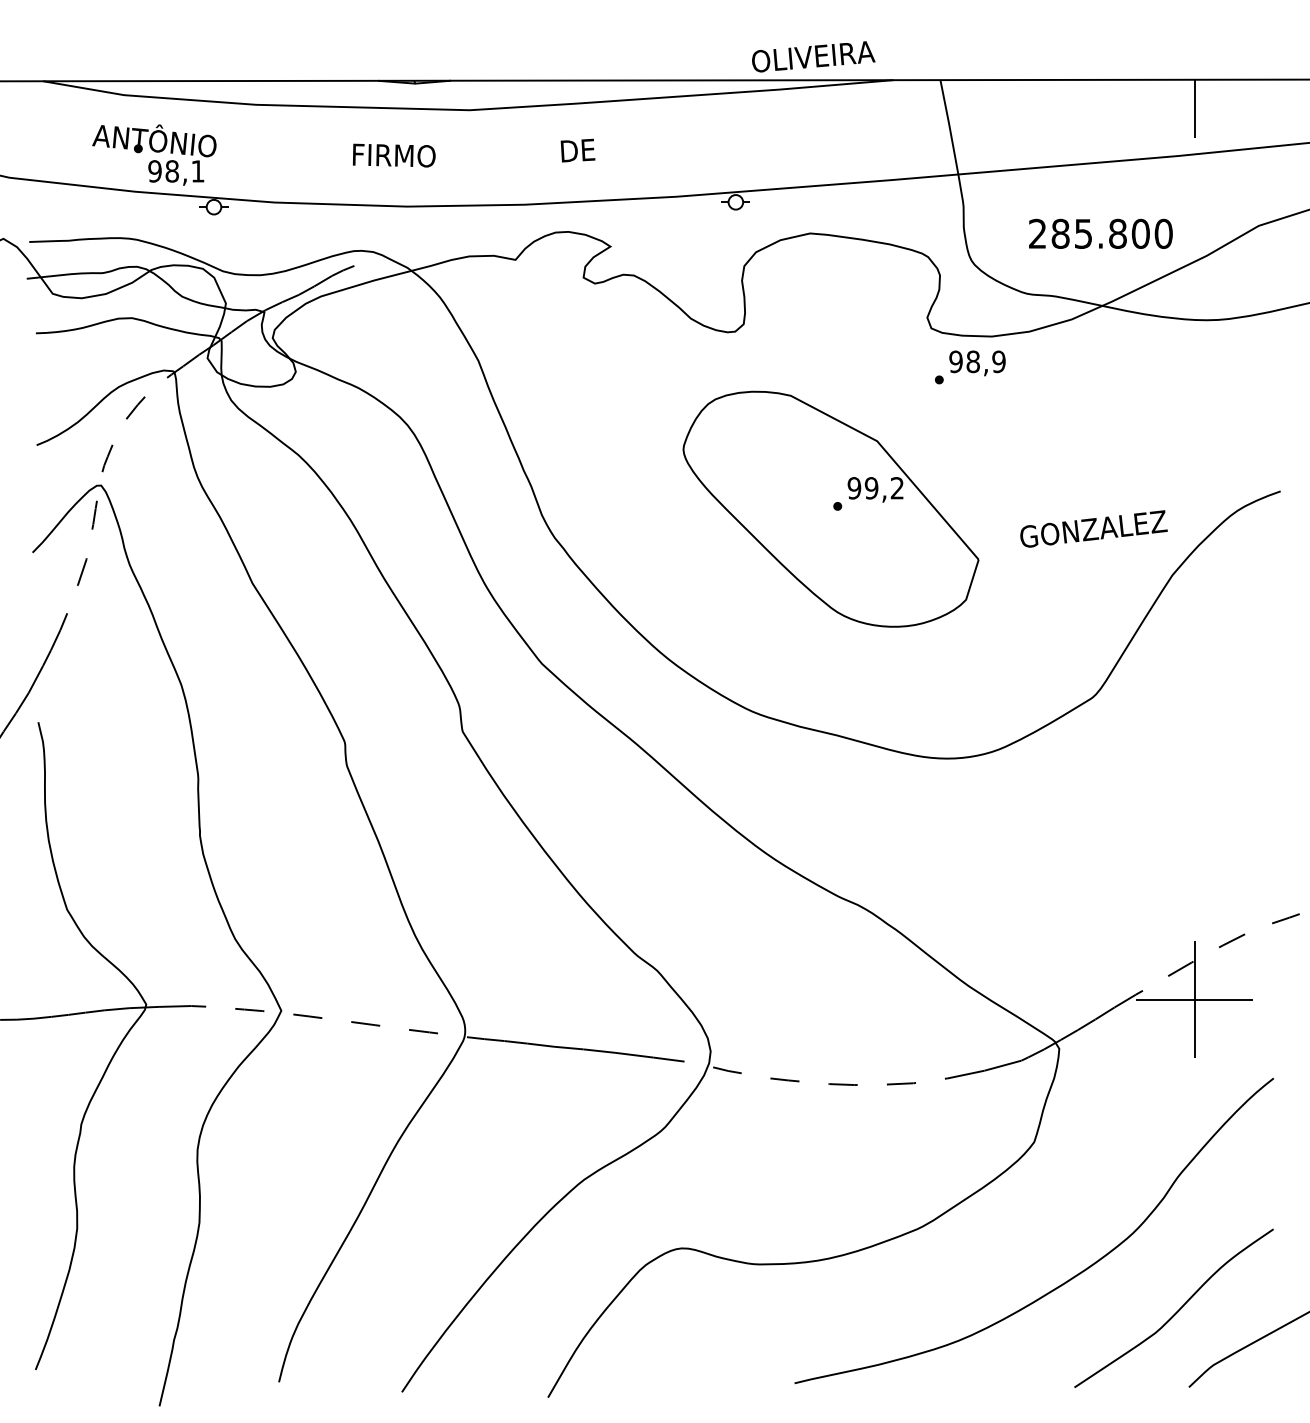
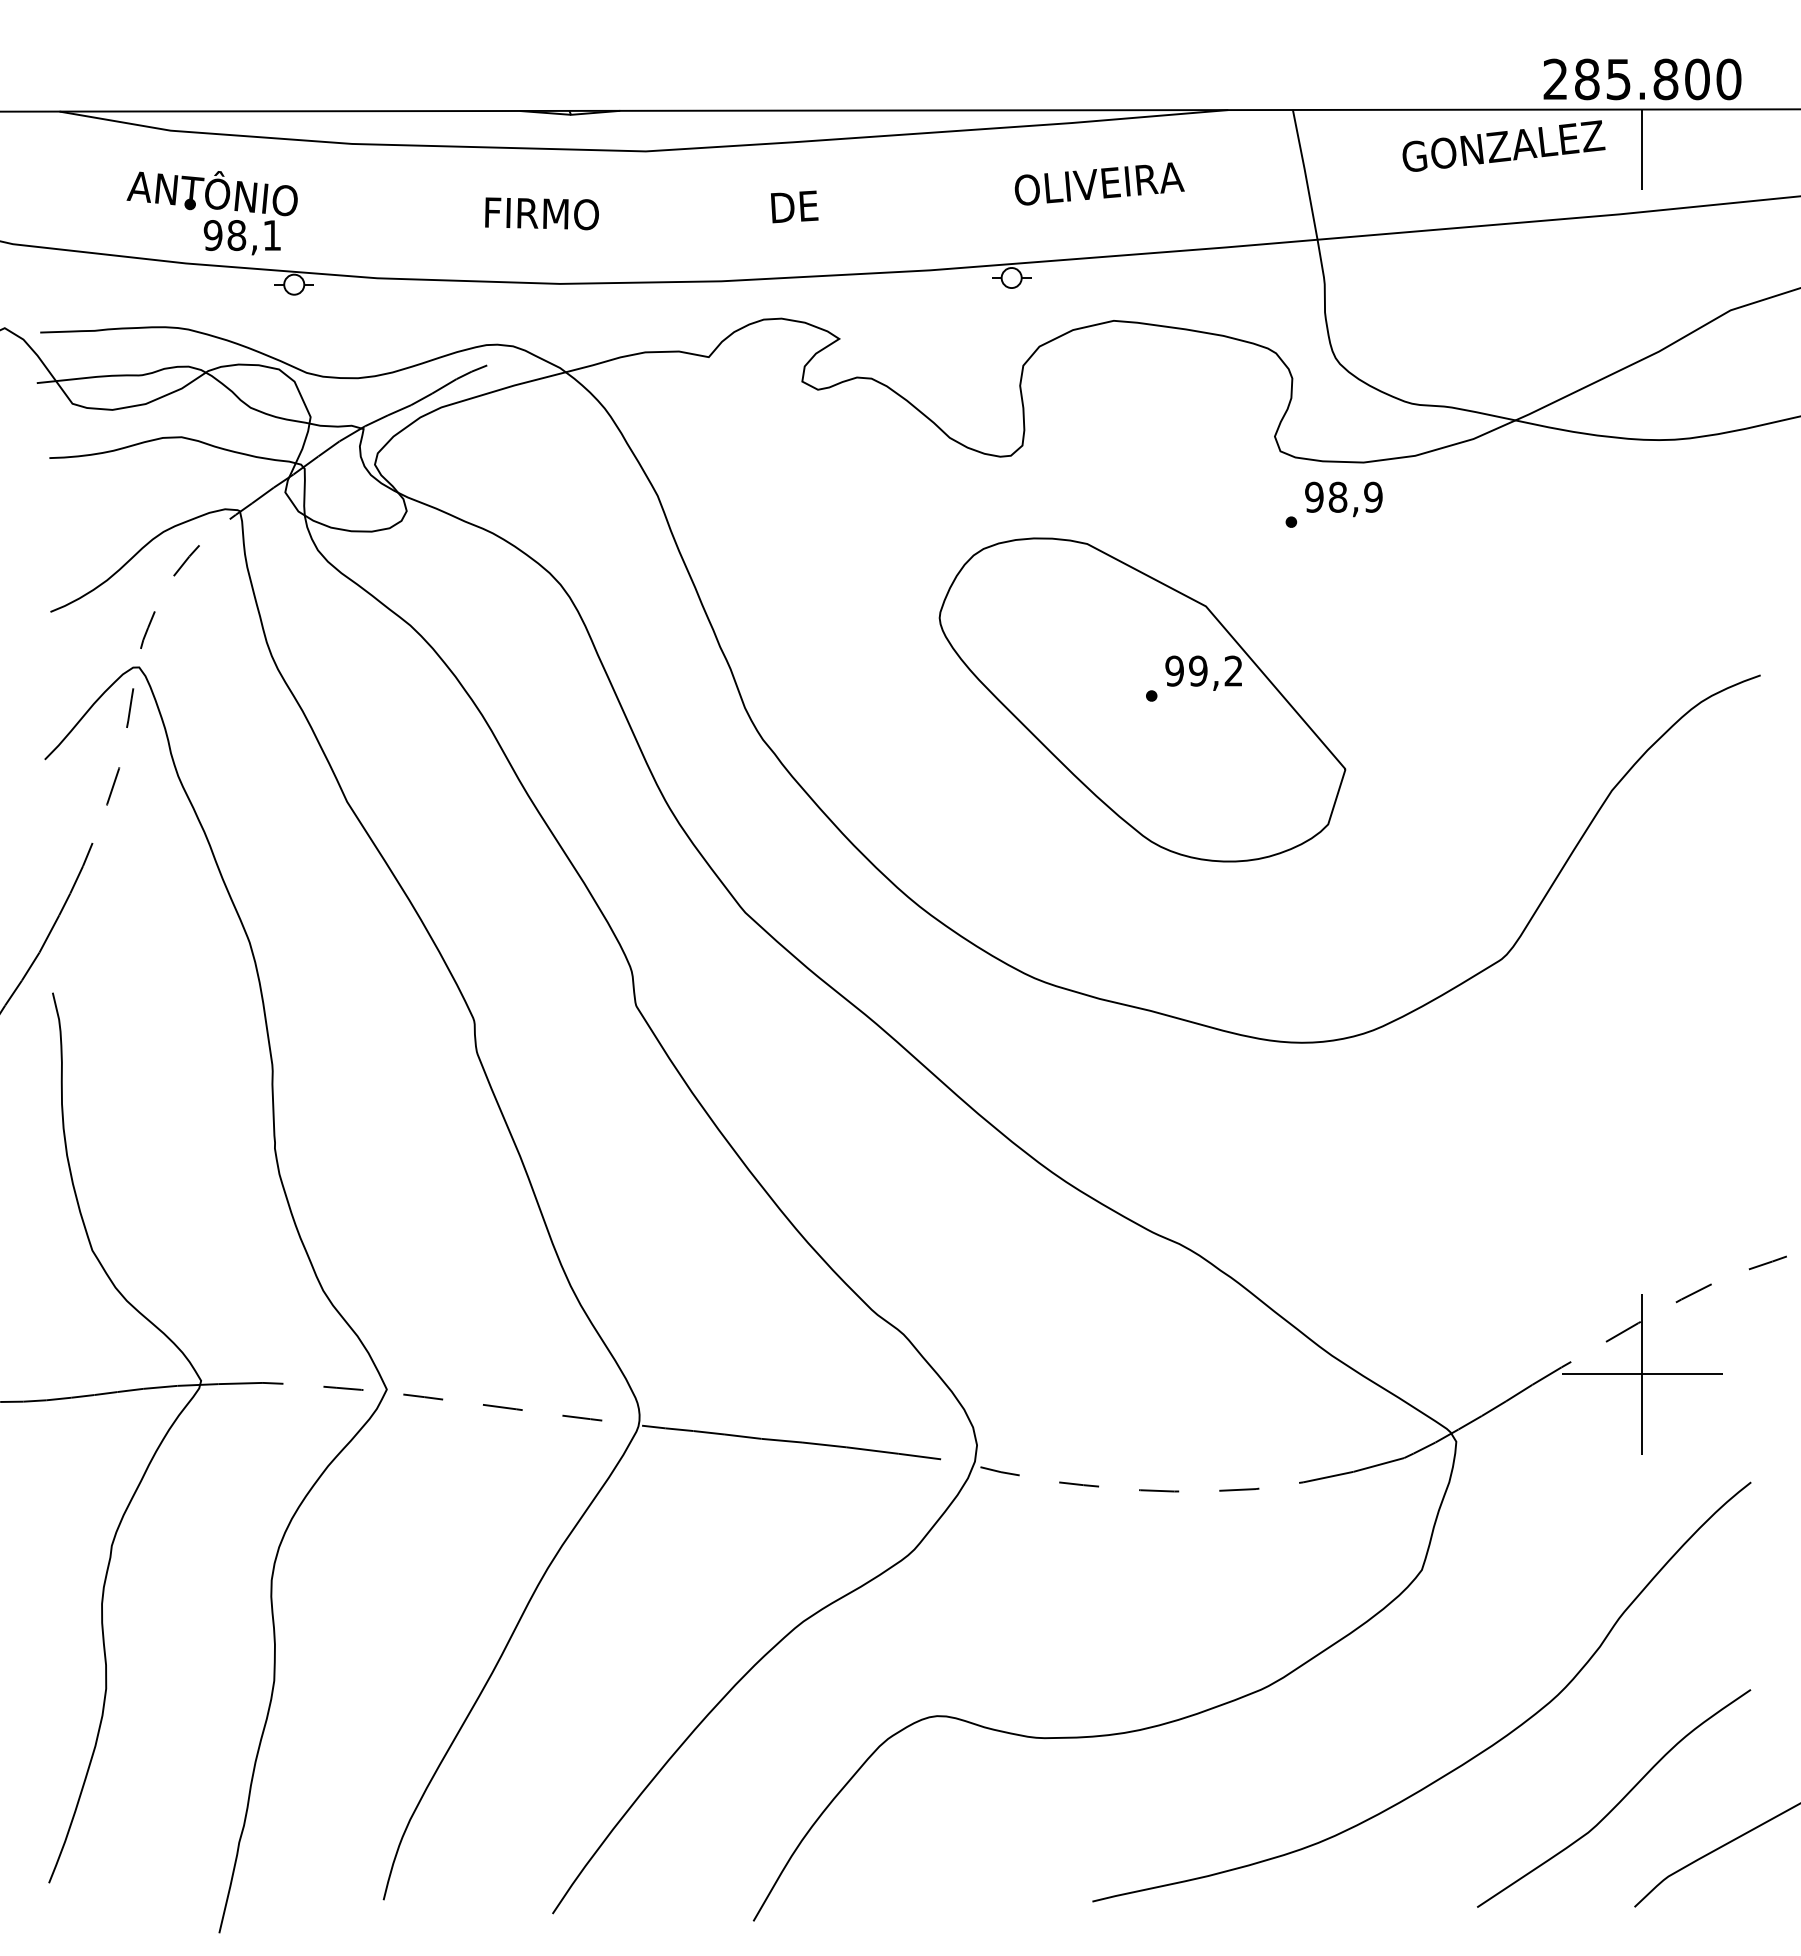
text: (813, 56) -> (1099, 183), moved
text: (1100, 233) -> (1642, 79), moved
text: (1093, 528) -> (1503, 145), moved

